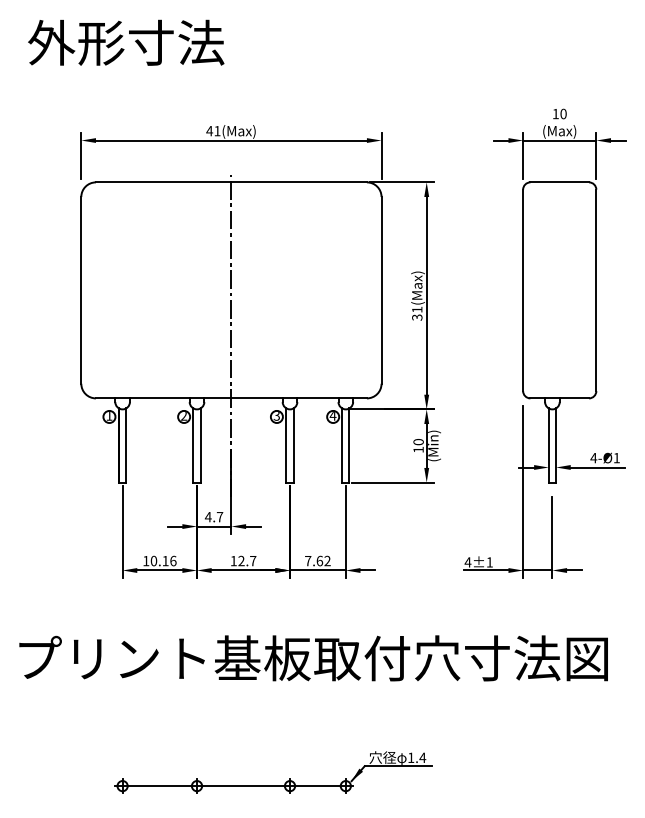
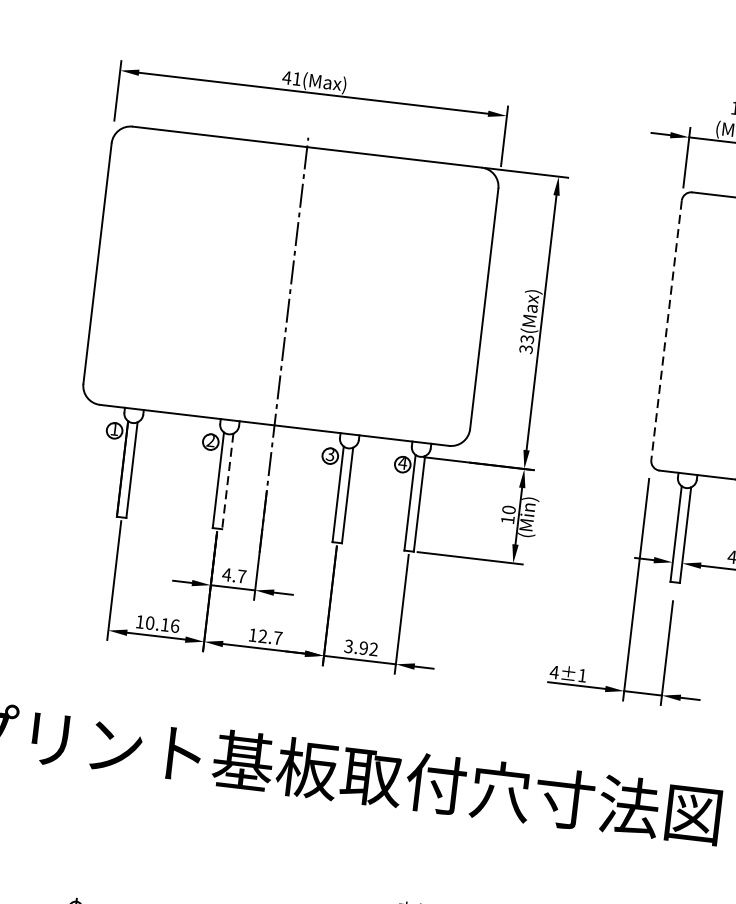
line: (523, 290) -> (667, 330), solid -> dashed
text: (417, 309) -> (527, 339), 31(Max) -> 33(Max)
line: (200, 446) -> (227, 482), solid -> dashed
text: (314, 560) -> (357, 646), 7.62 -> 3.92

